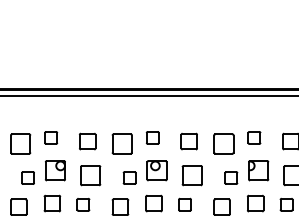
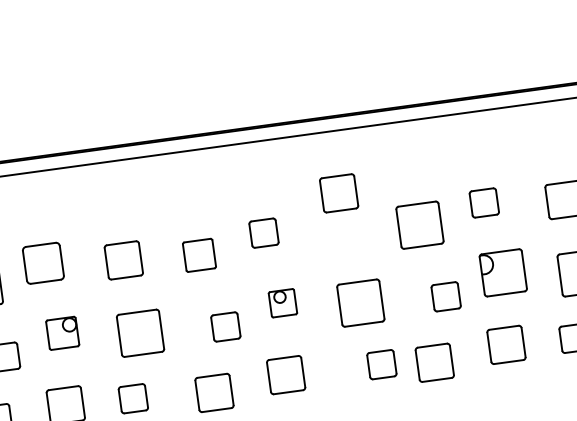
part: (51, 137) -> (44, 262), size x1.4
part: (188, 141) -> (337, 193), moved
part: (121, 143) -> (197, 254), size x0.7
part: (55, 170) -> (62, 332), size x0.7
part: (156, 170) -> (281, 302), size x0.6
part: (184, 204) -> (380, 364), moved

